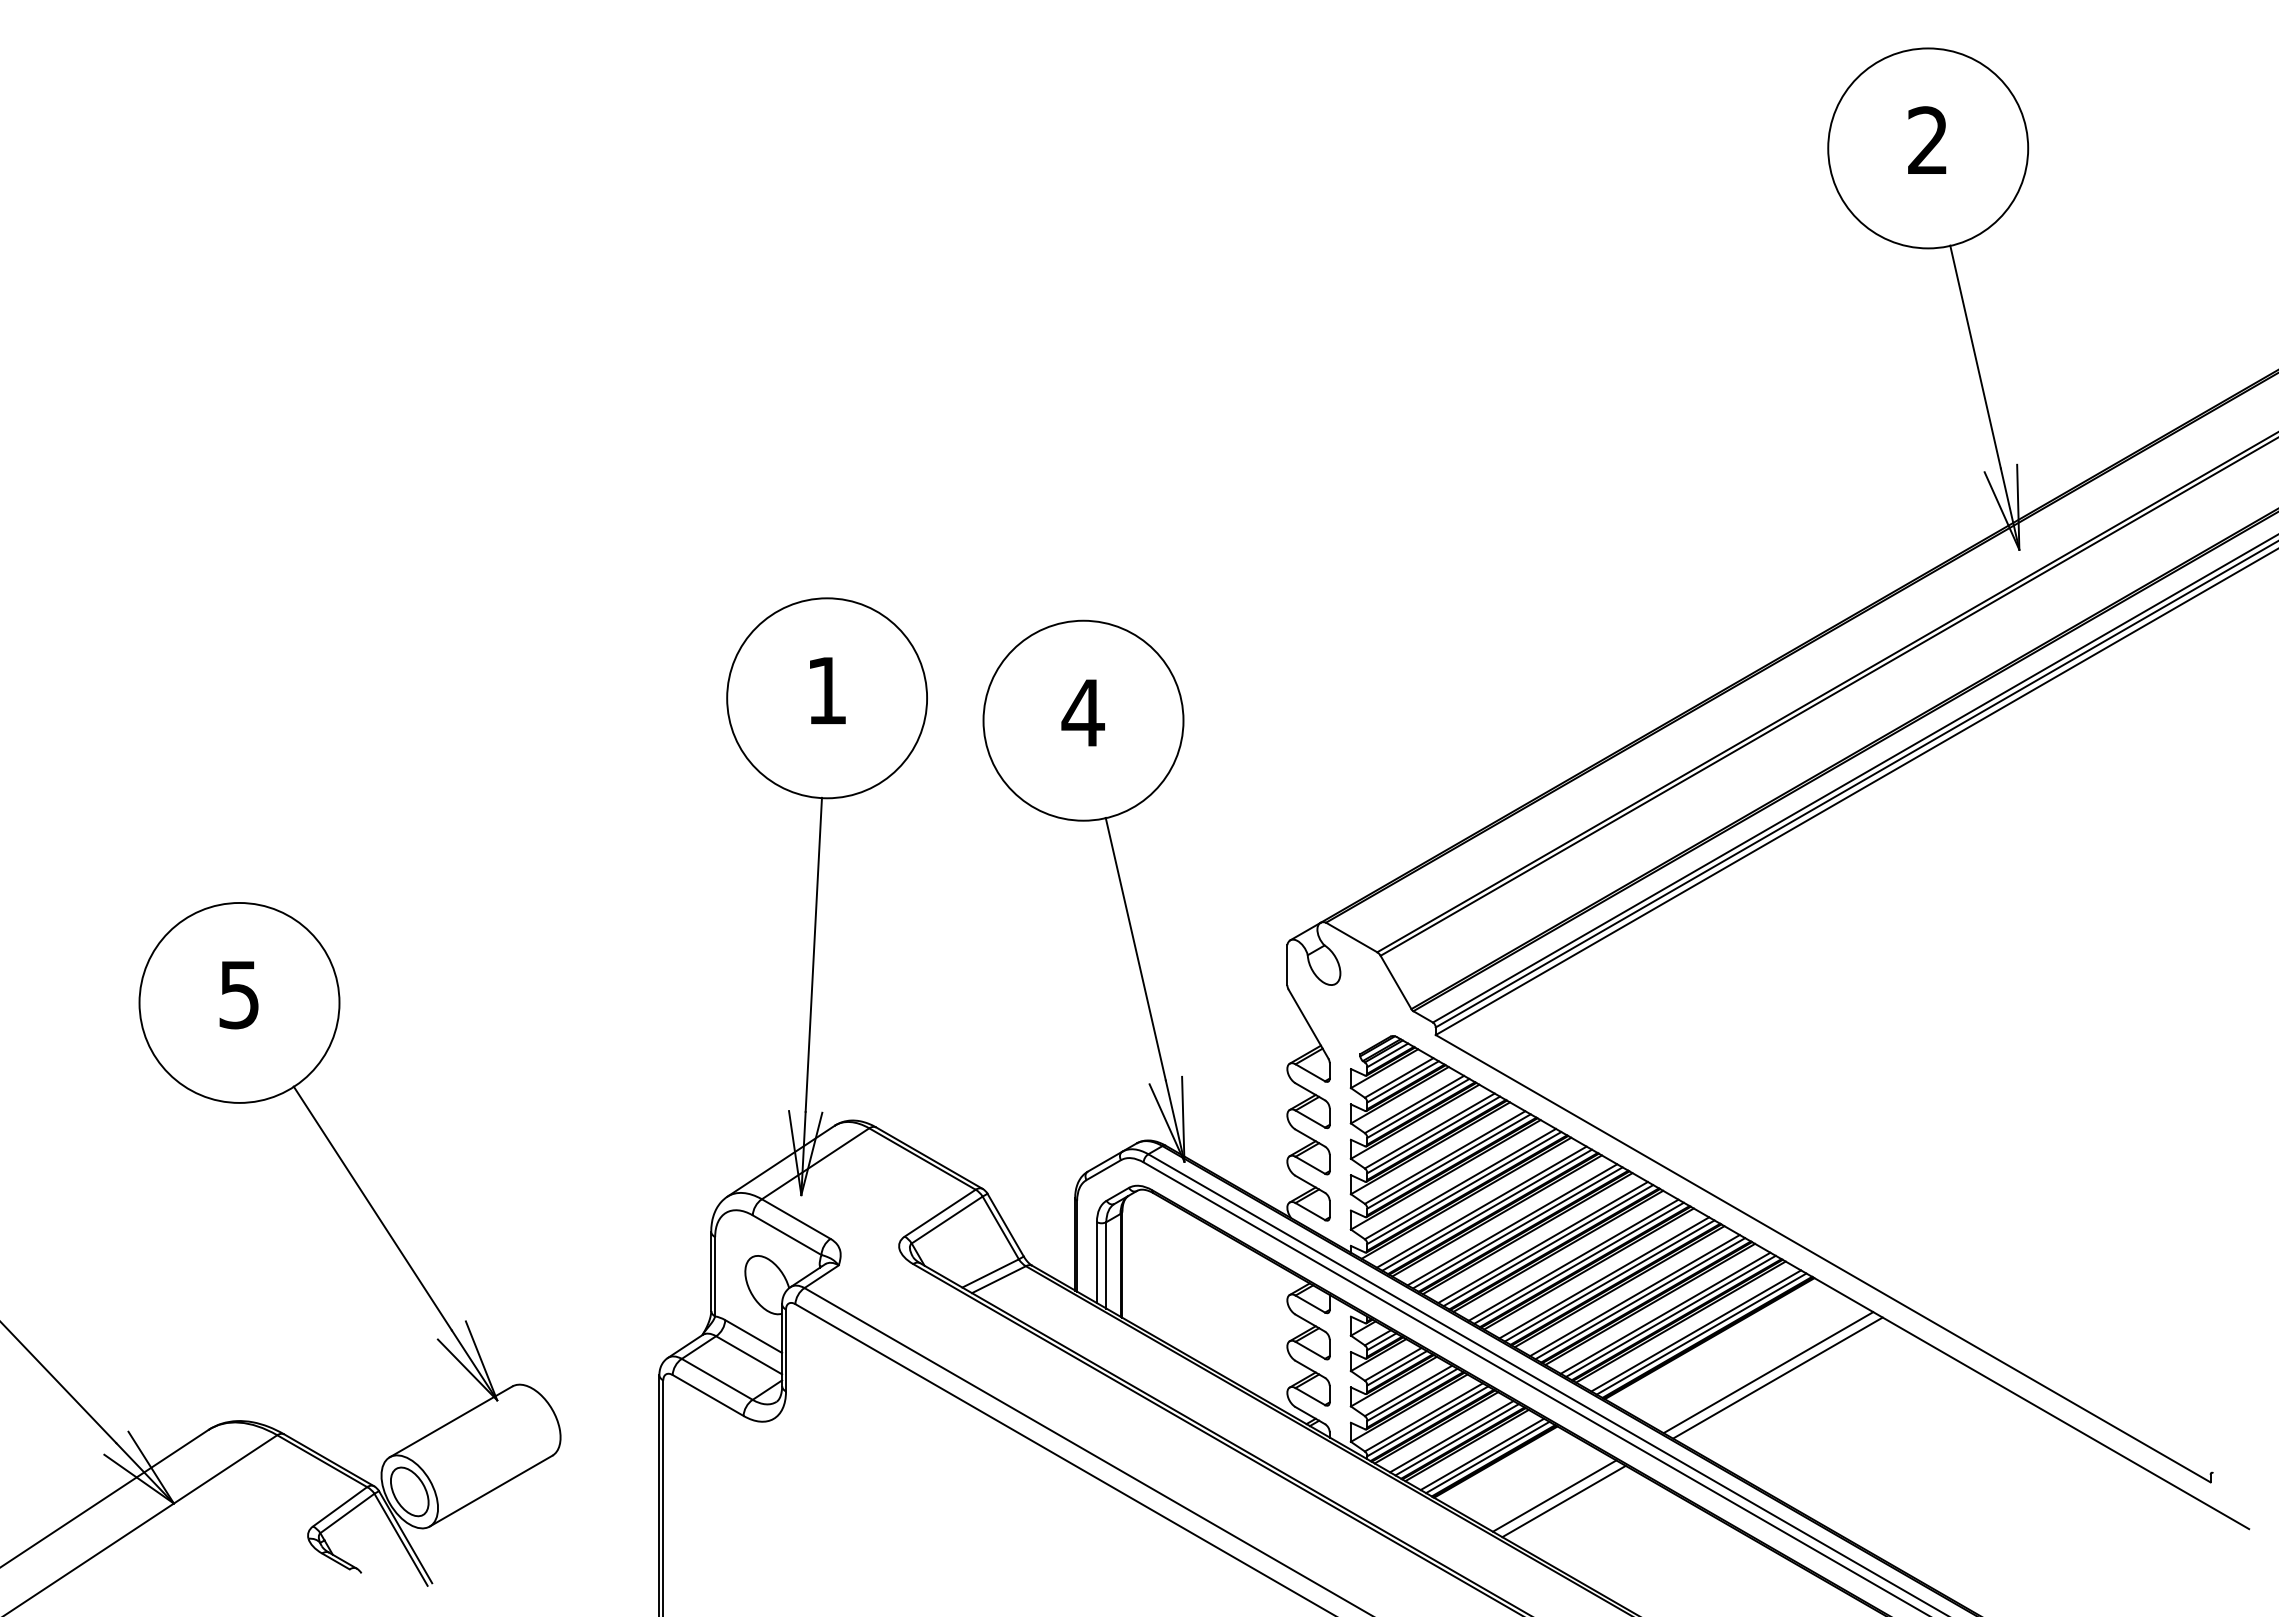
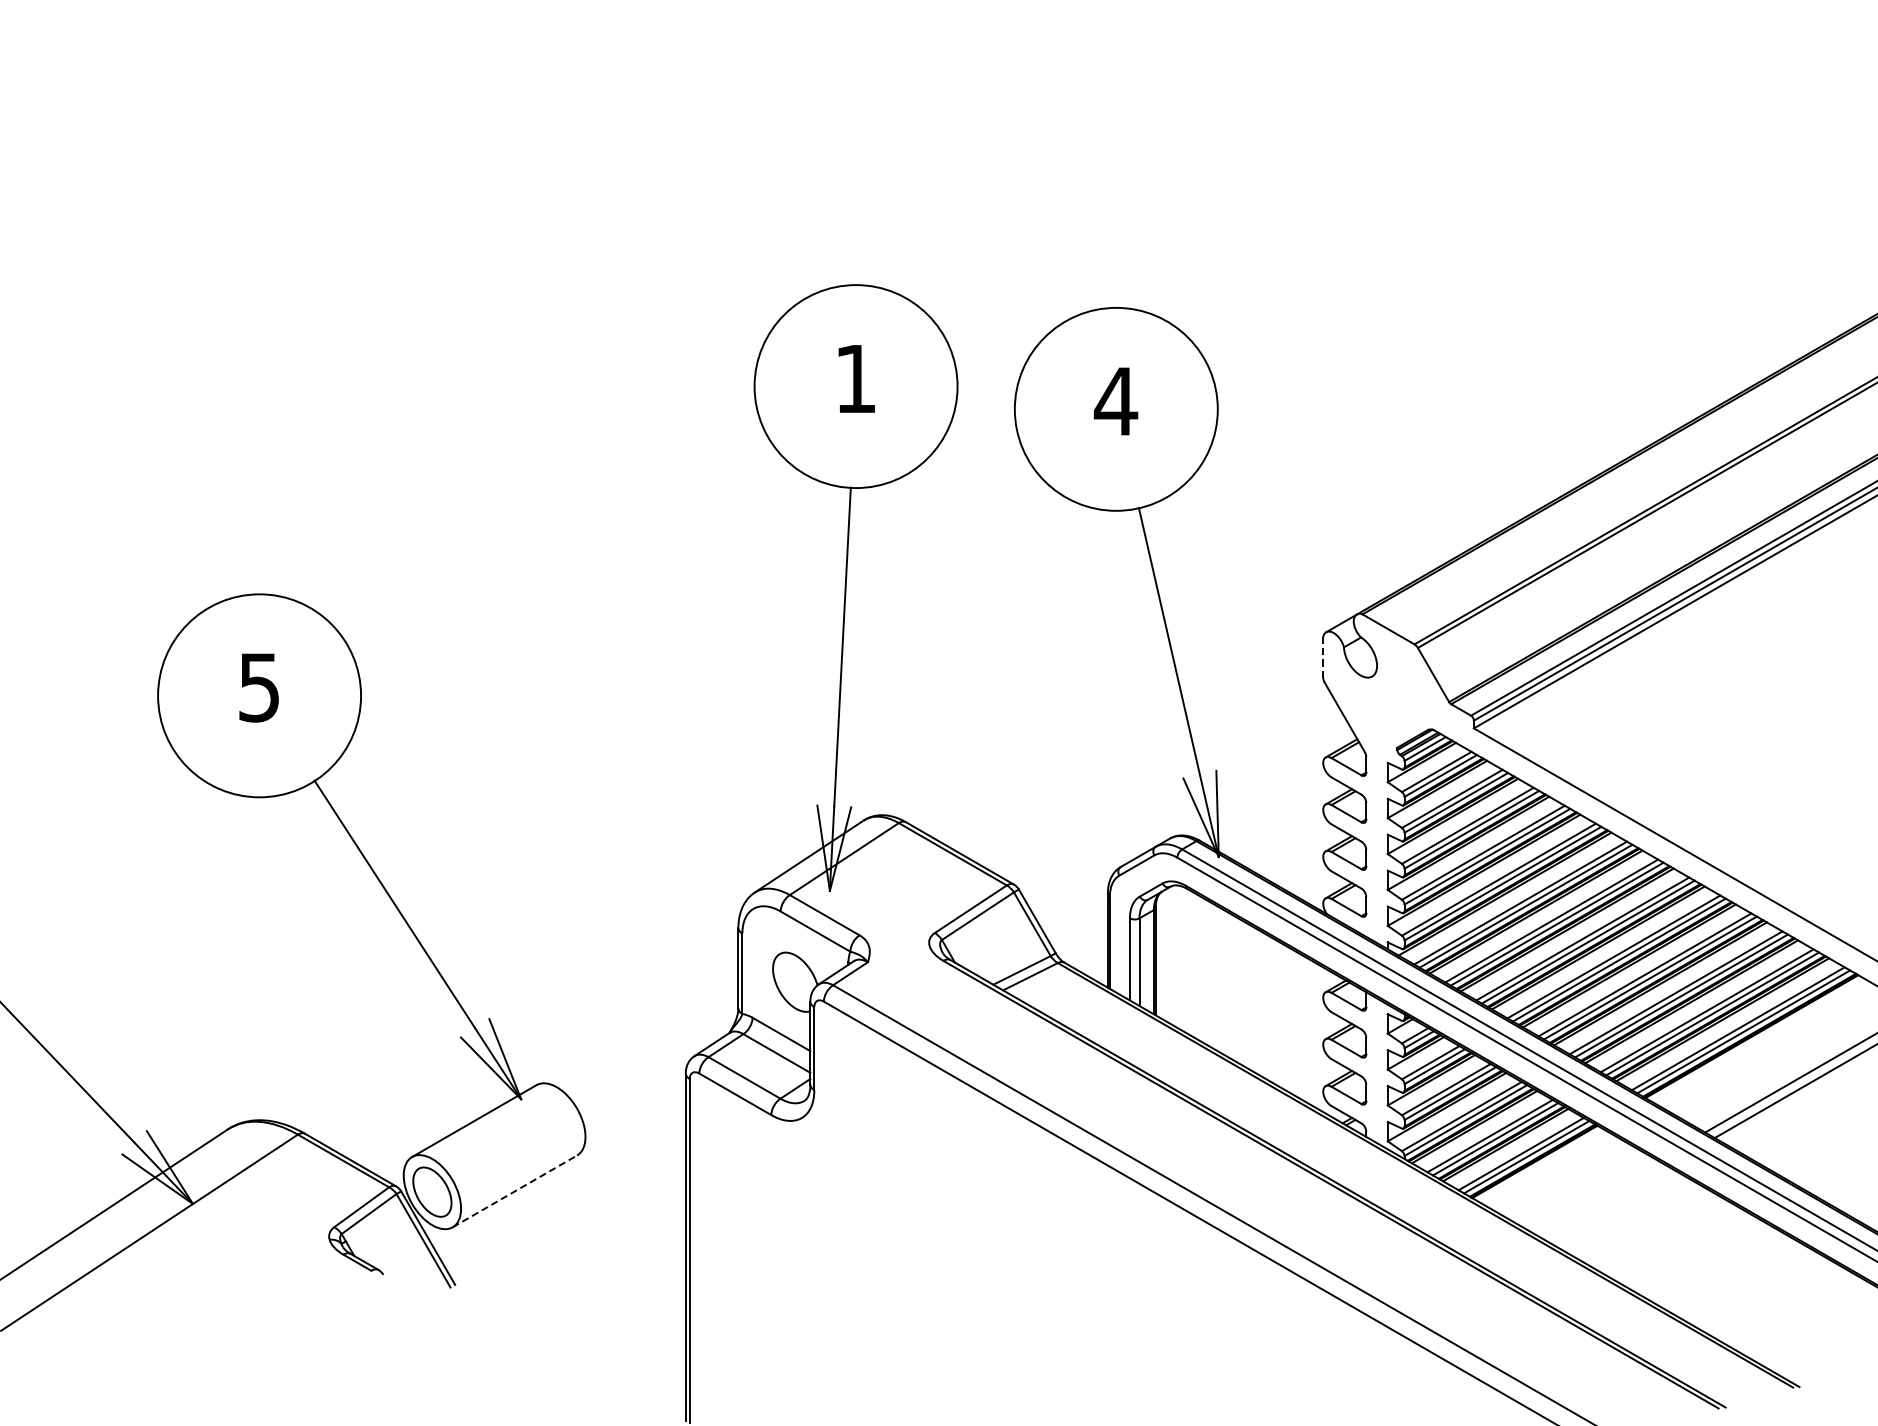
line: (1287, 965) -> (1323, 657), solid -> dashed
line: (491, 1491) -> (515, 1191), solid -> dashed
line: (1554, 1495) -> (1594, 1195), removed
line: (1563, 1501) -> (1603, 1201), removed

